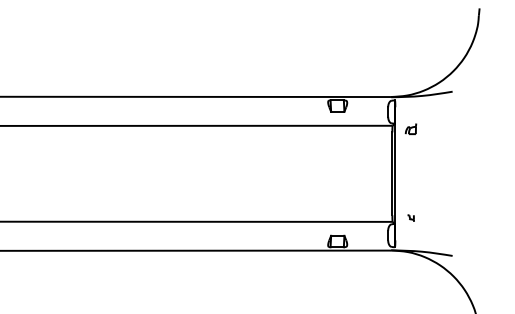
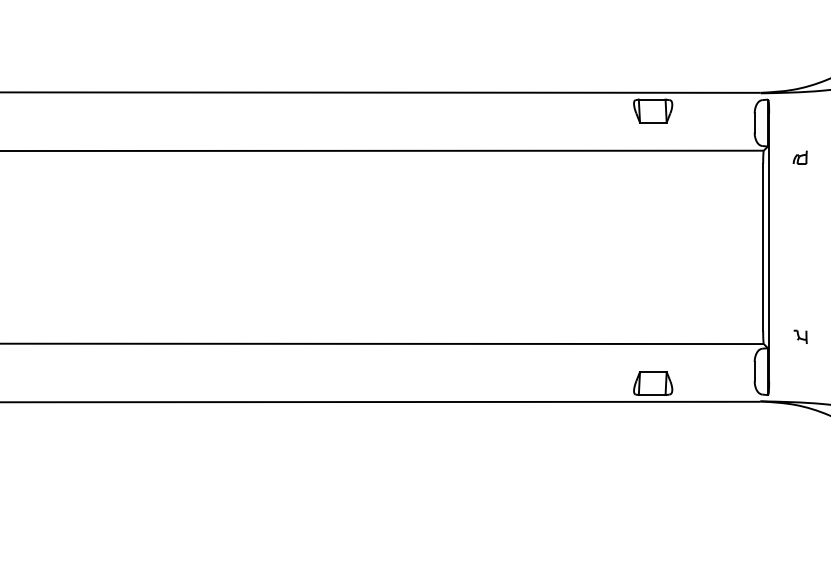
part: (410, 129) -> (799, 158), size x0.62

